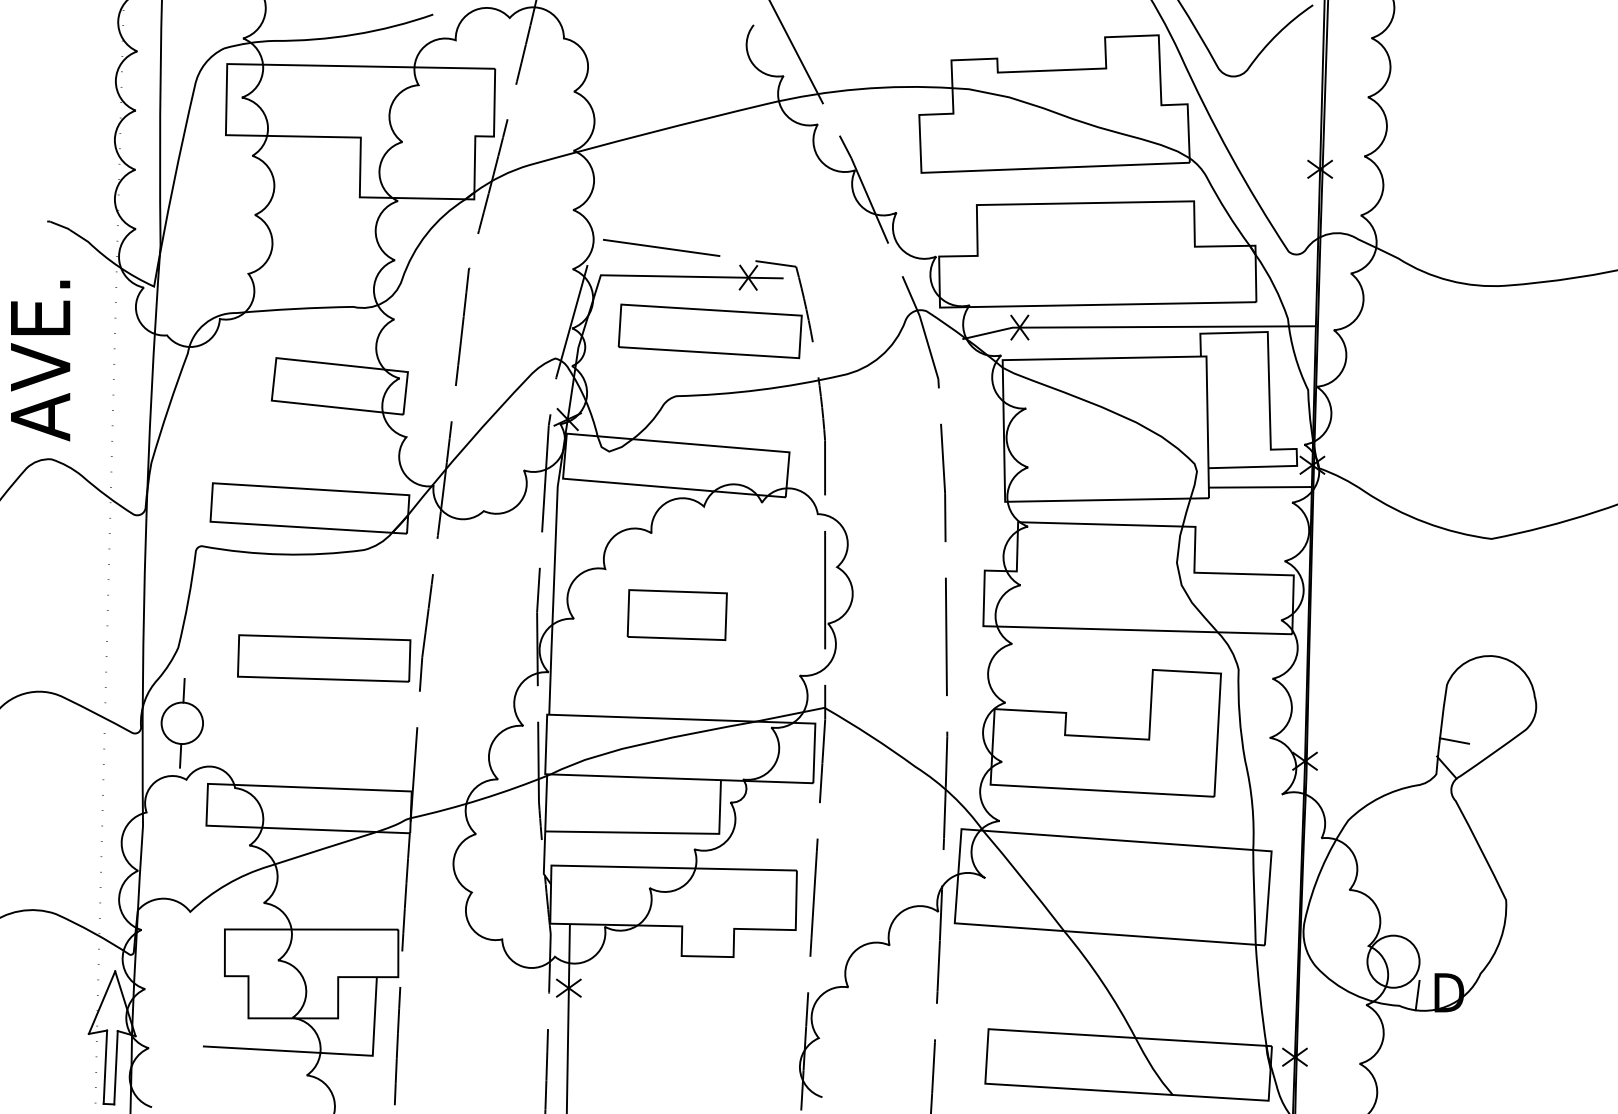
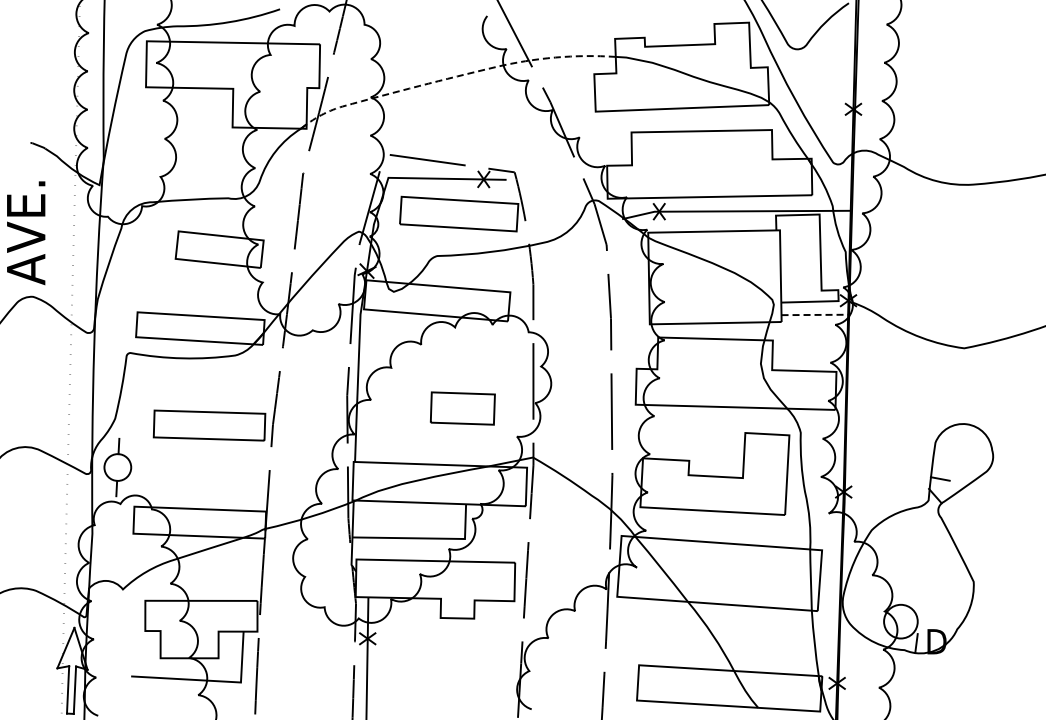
line: (710, 116) -> (459, 75), solid -> dashed
line: (1261, 486) -> (815, 314), solid -> dashed
part: (676, 615) -> (462, 408), moved

